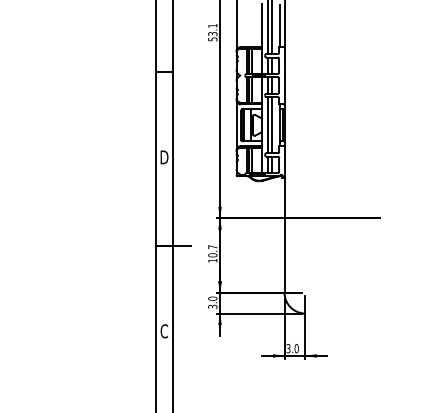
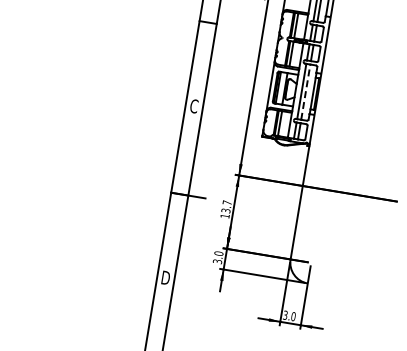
line: (272, 124) -> (306, 91), solid -> dashed
text: (164, 157) -> (194, 106), D -> C
text: (212, 255) -> (225, 210), 10.7 -> 13.7
text: (164, 331) -> (165, 278), C -> D

